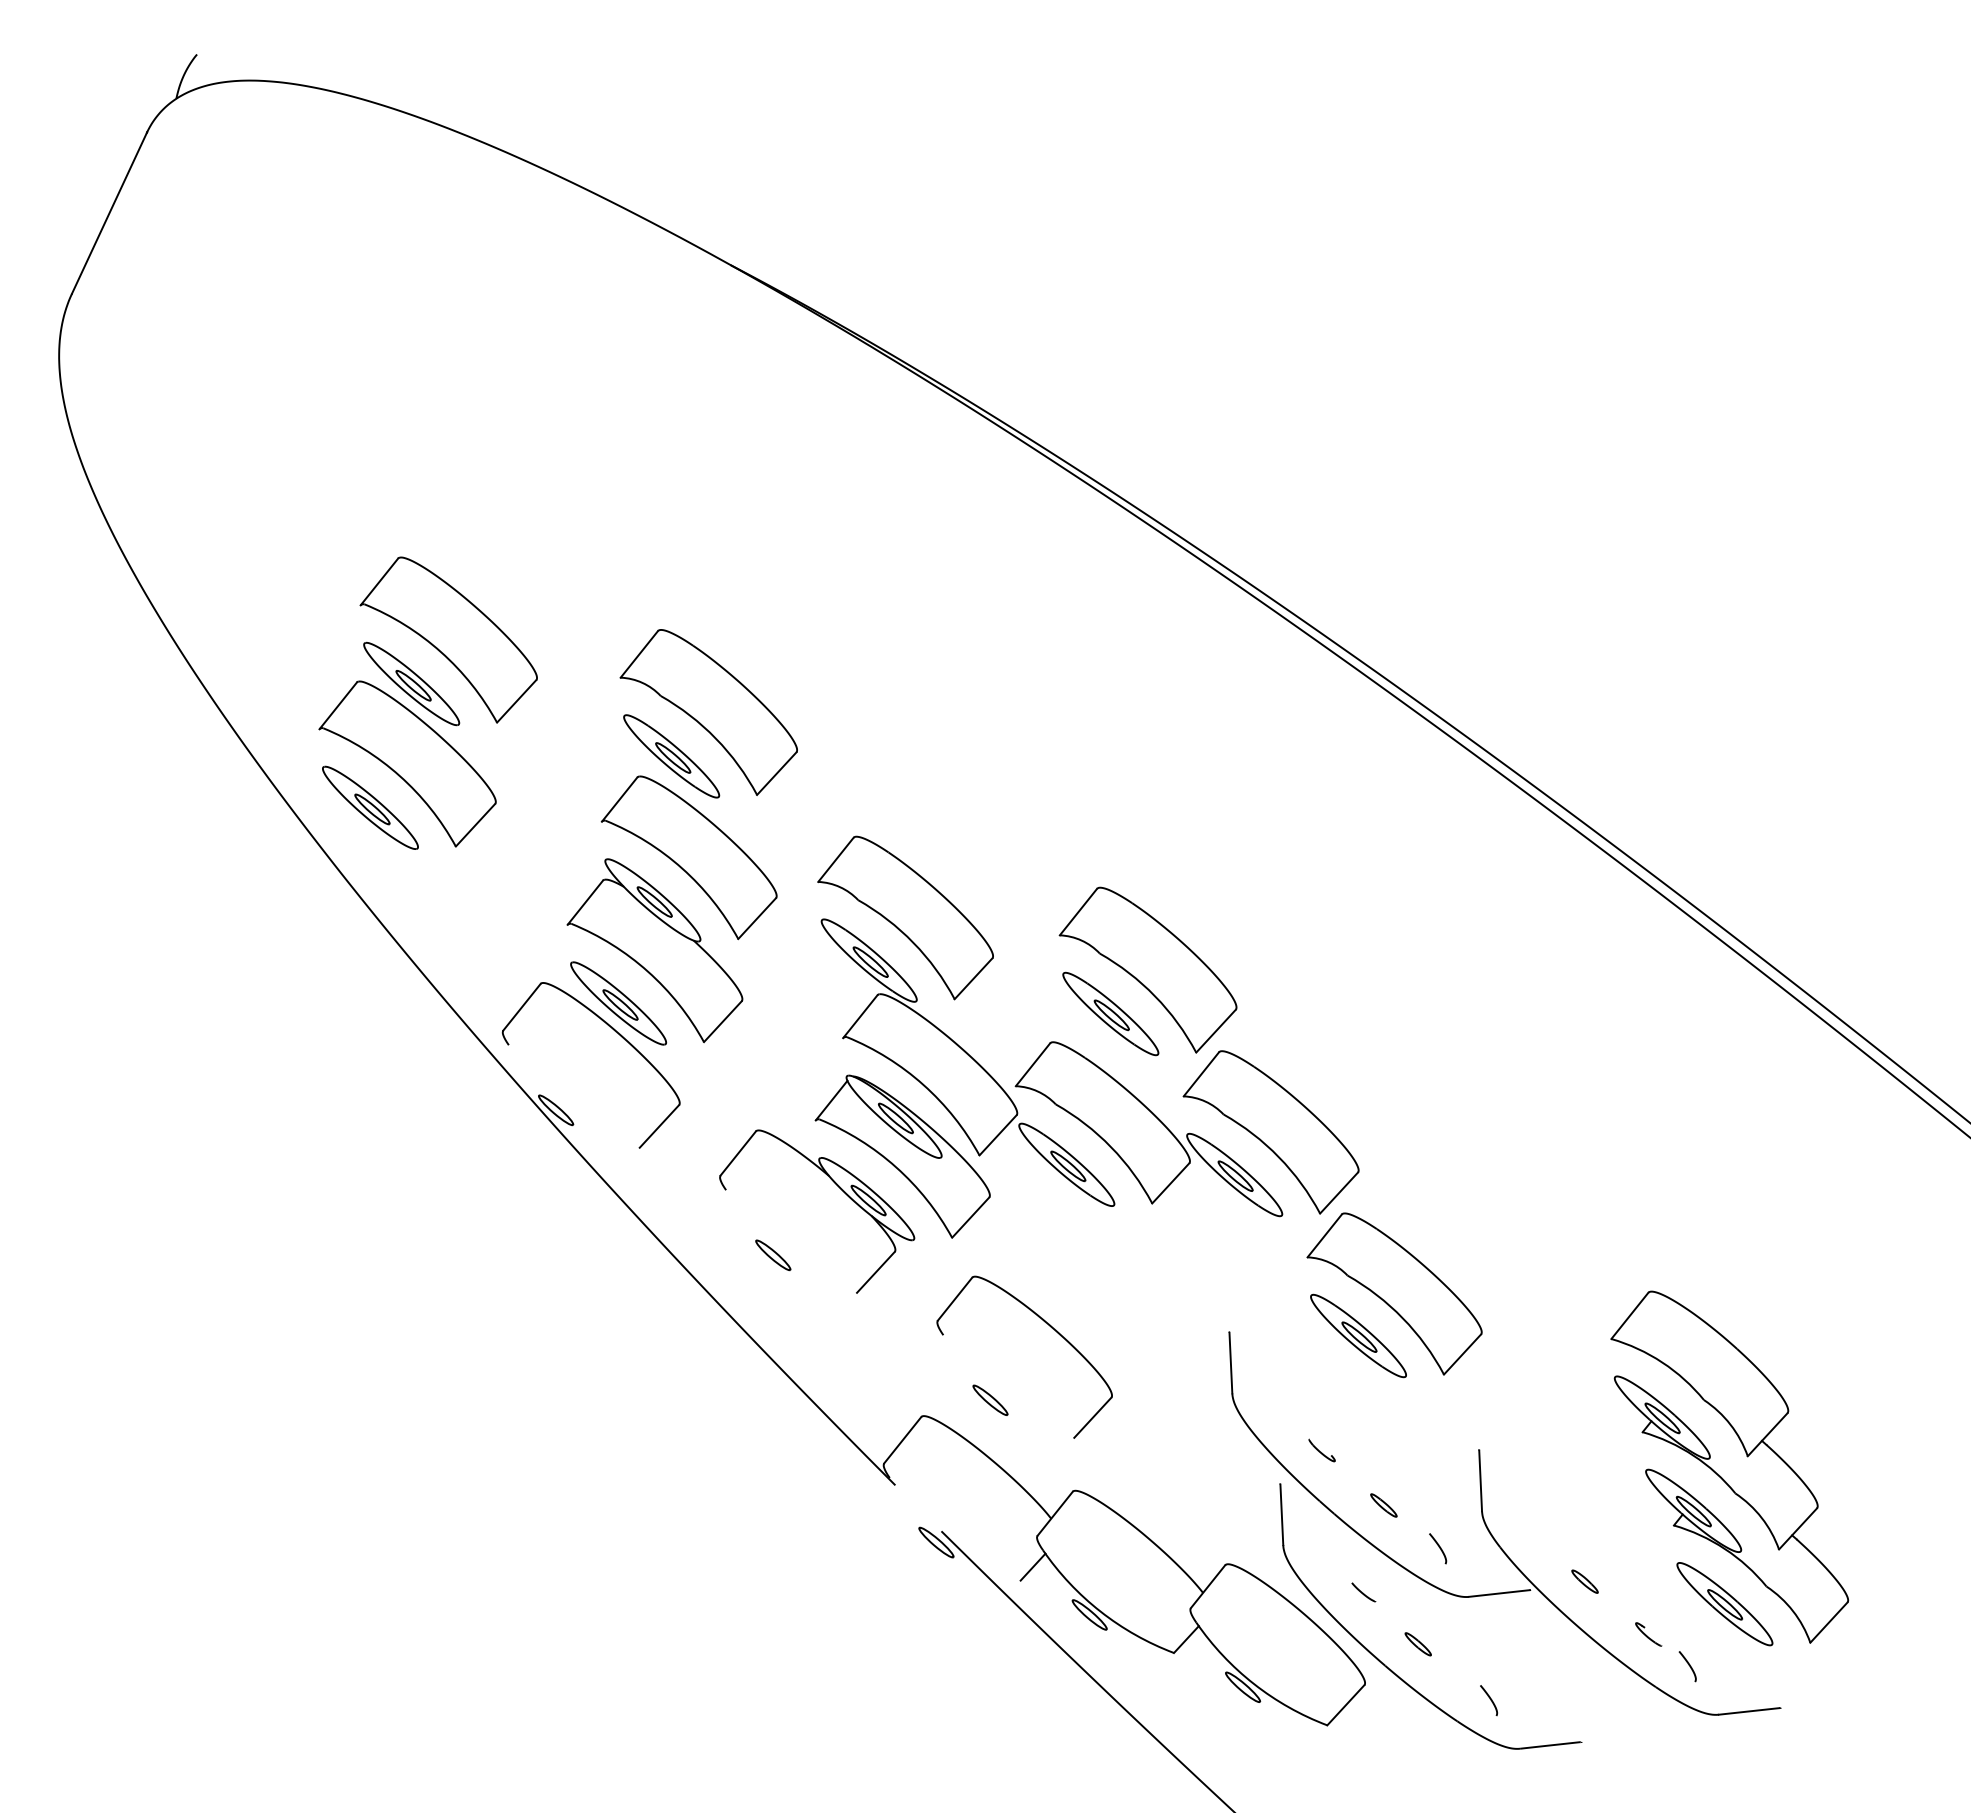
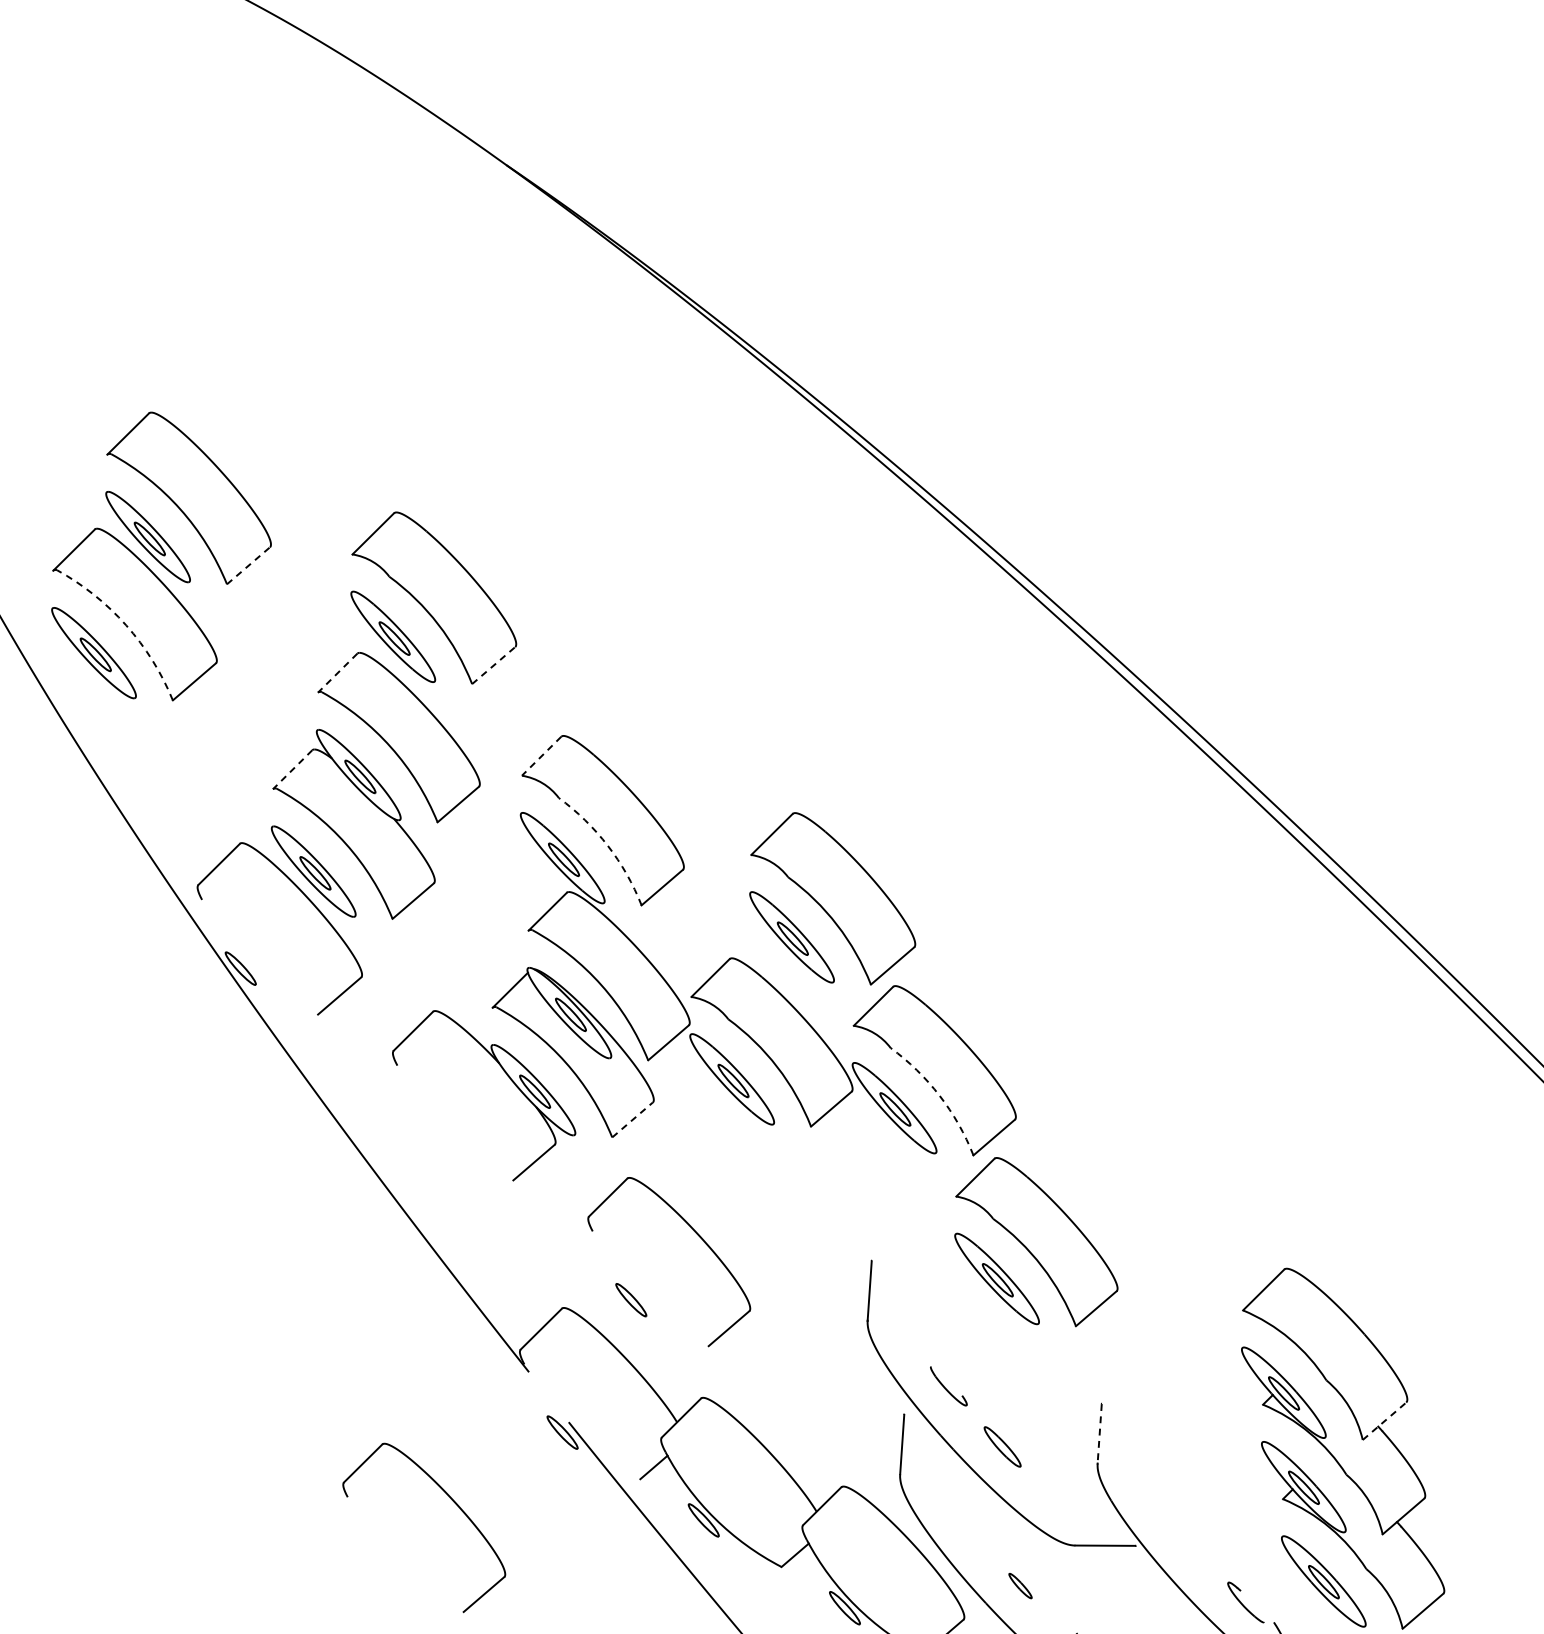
line: (516, 701) -> (248, 565), solid -> dashed
line: (776, 773) -> (493, 665), solid -> dashed
arc: (399, 776) -> (125, 625), solid -> dashed
line: (619, 800) -> (337, 673), solid -> dashed
line: (835, 860) -> (541, 756), solid -> dashed
line: (585, 903) -> (292, 770), solid -> dashed
arc: (913, 942) -> (607, 845), solid -> dashed
arc: (1278, 1157) -> (939, 1096), solid -> dashed
line: (971, 1217) -> (633, 1119), solid -> dashed
part: (773, 1255) -> (436, 1134), removed
line: (1767, 1434) -> (1384, 1421), solid -> dashed
part: (1321, 1450) -> (948, 1386), size x1.6
line: (1480, 1481) -> (1099, 1434), solid -> dashed
part: (1383, 1505) -> (1002, 1446), size x1.6
curve: (1438, 1547) -> (1051, 1494), removed
part: (1584, 1581) -> (1189, 1543), removed
curve: (1363, 1592) -> (973, 1529), removed
part: (834, 1626) -> (453, 1502), added
part: (1648, 1634) -> (1245, 1602), size x1.6

